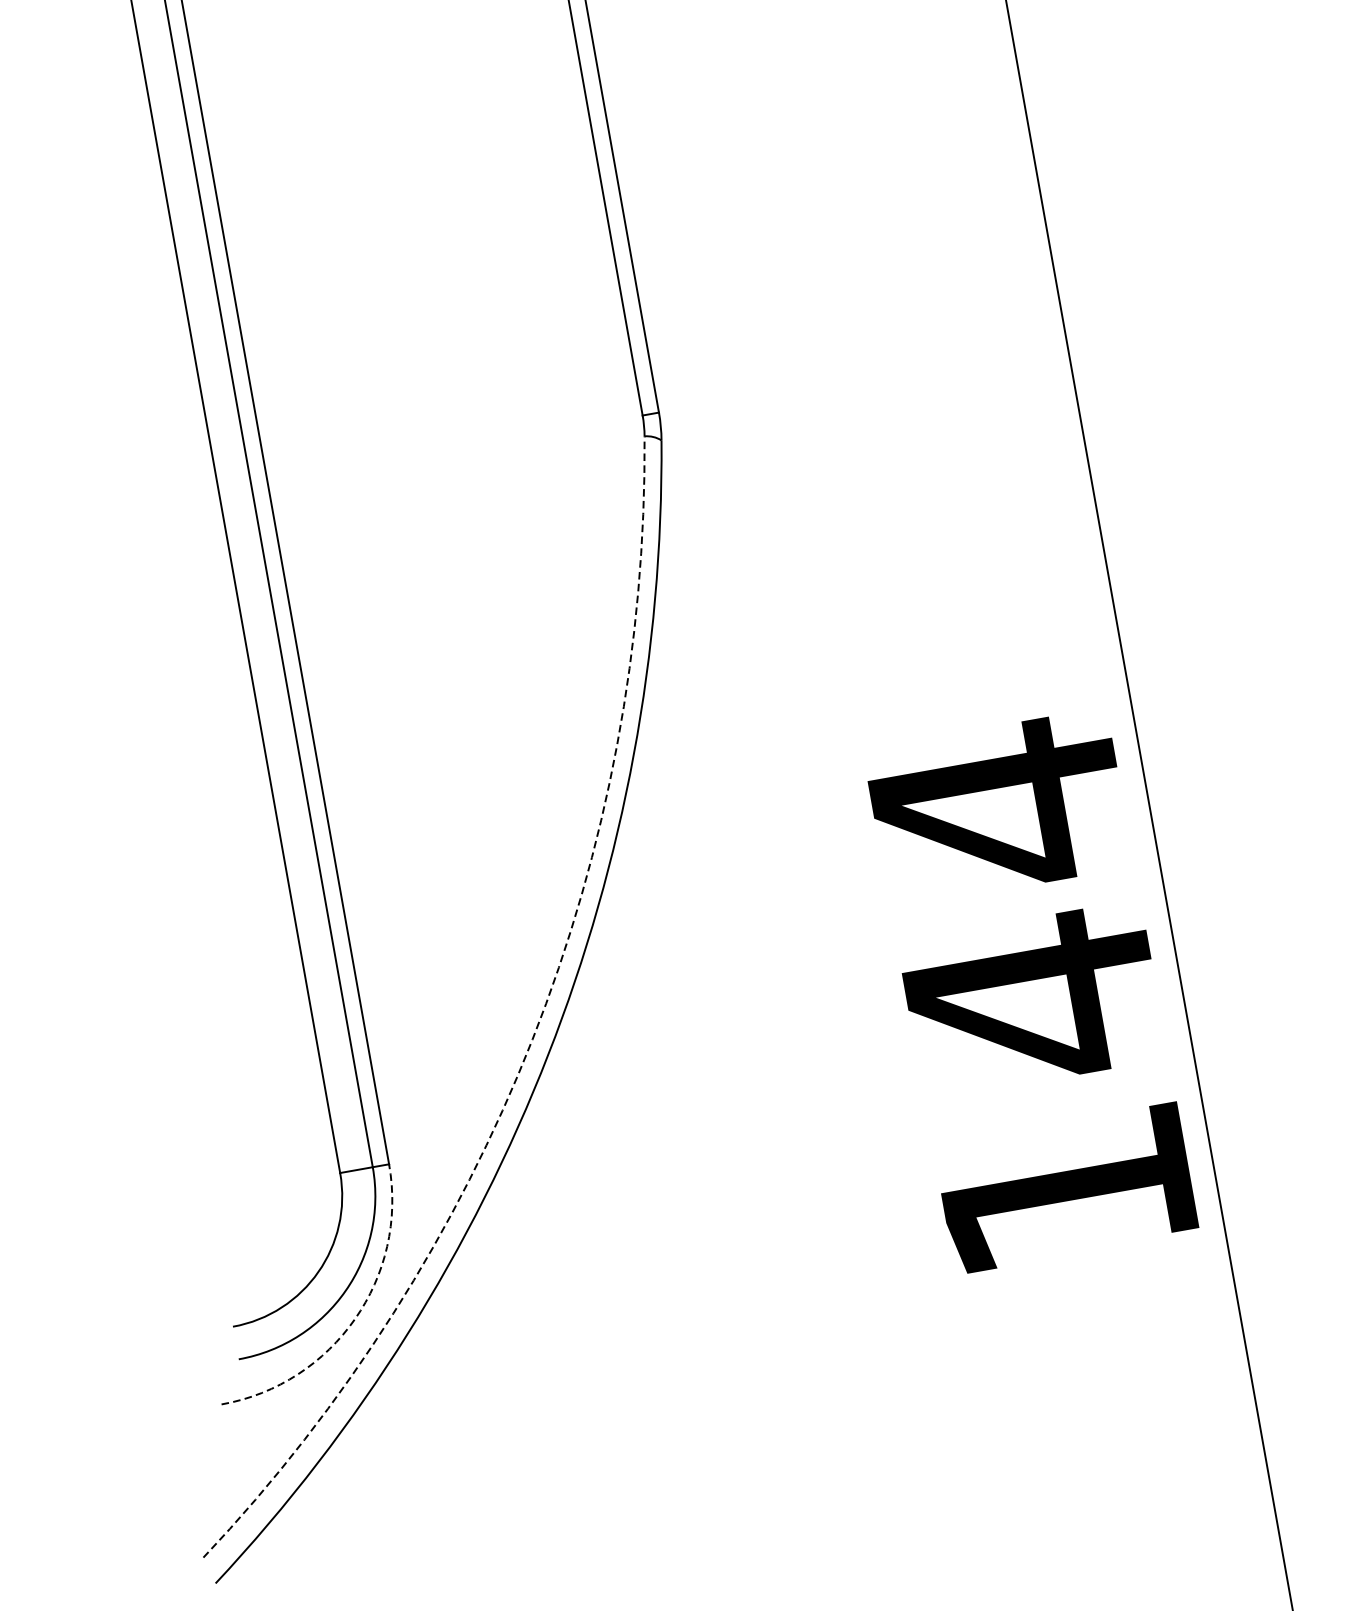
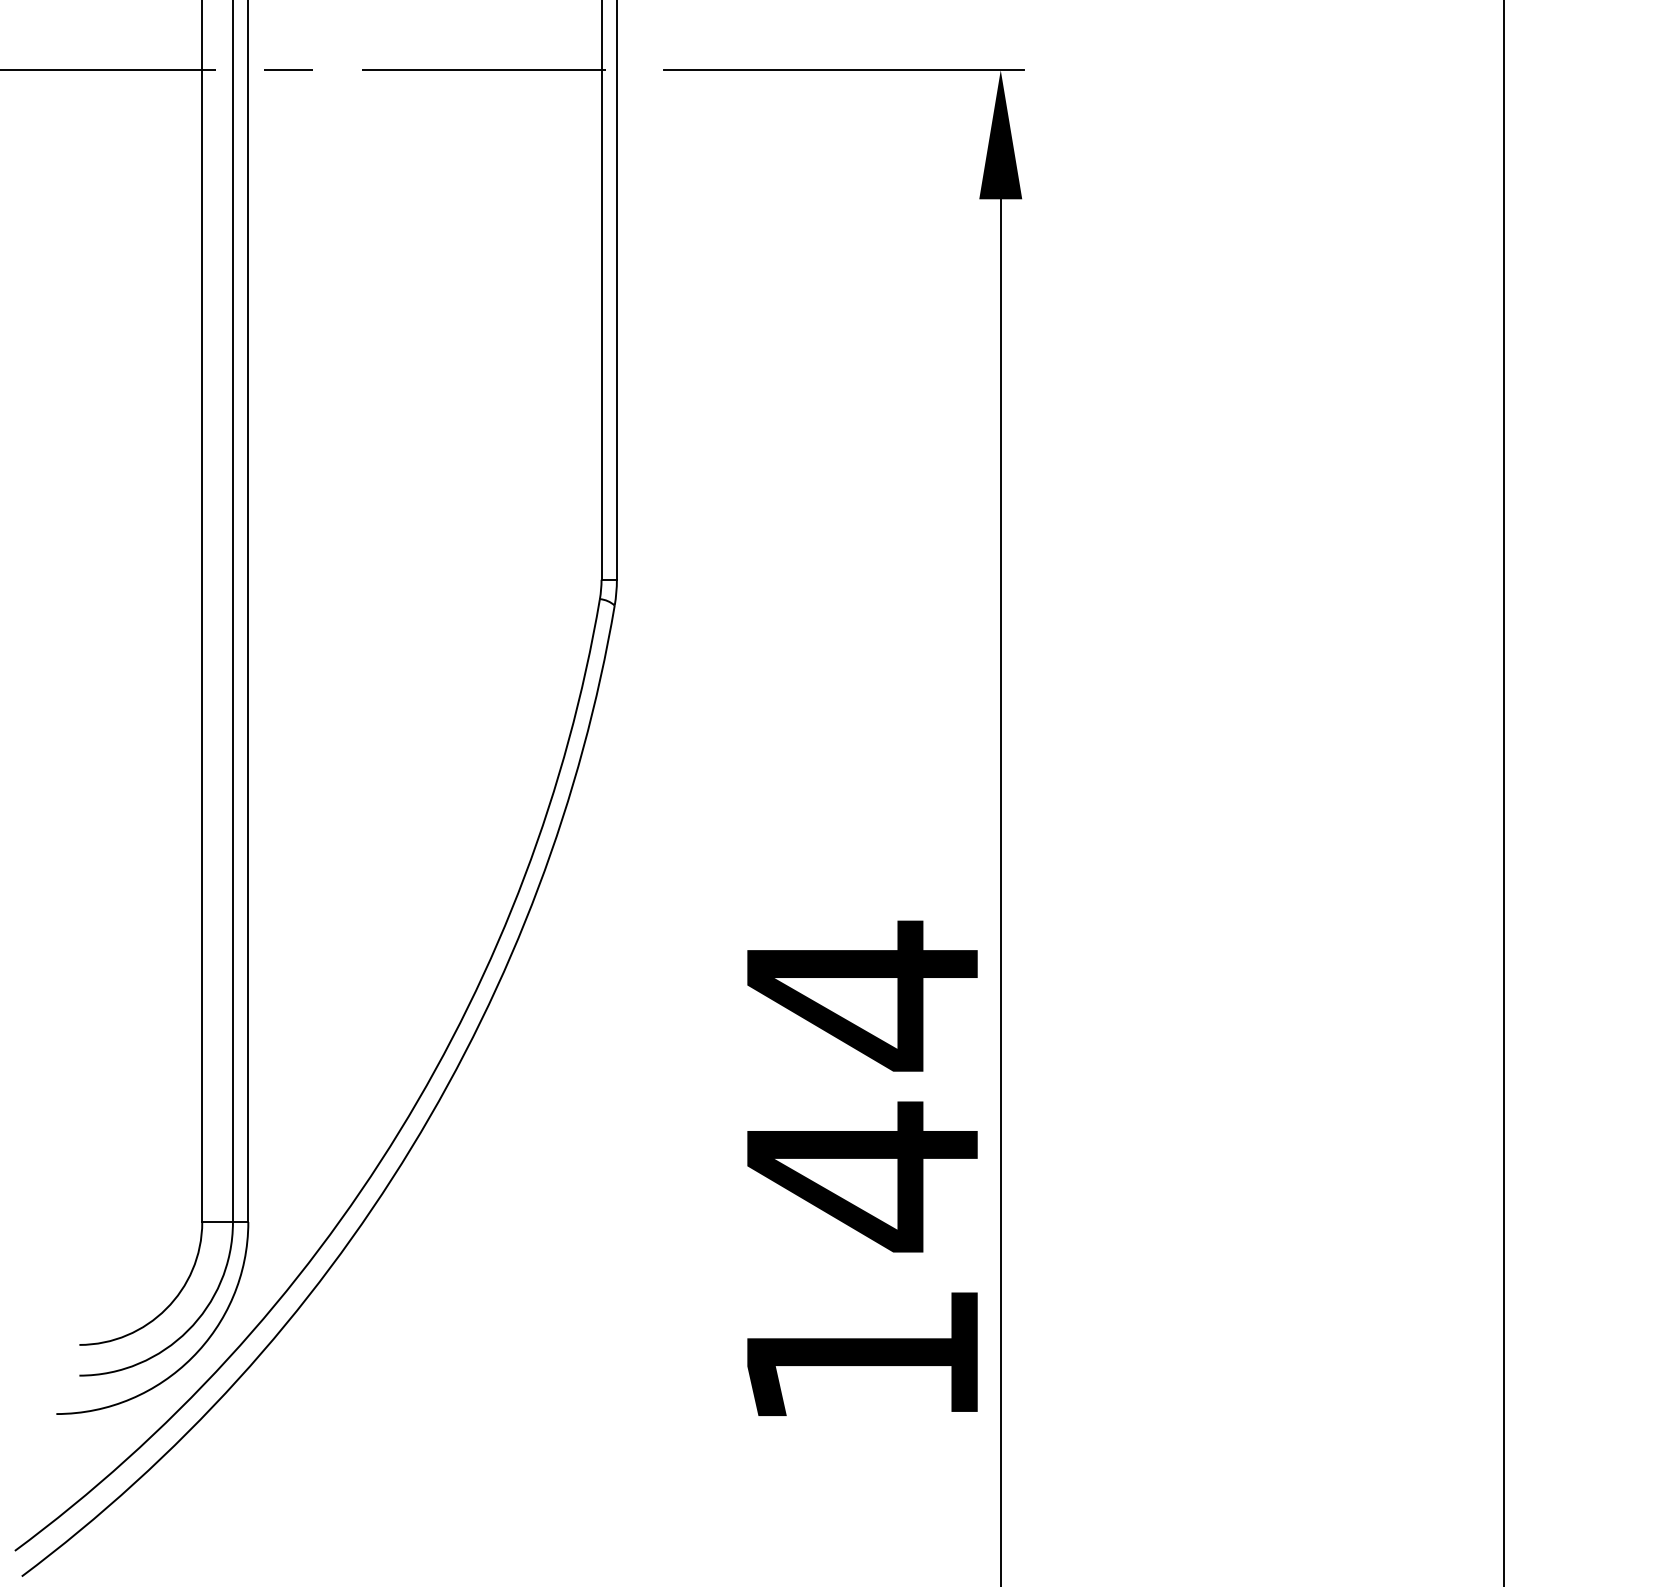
arc: (532, 1039) -> (399, 1131), dashed -> solid
arc: (355, 1318) -> (192, 1357), dashed -> solid

